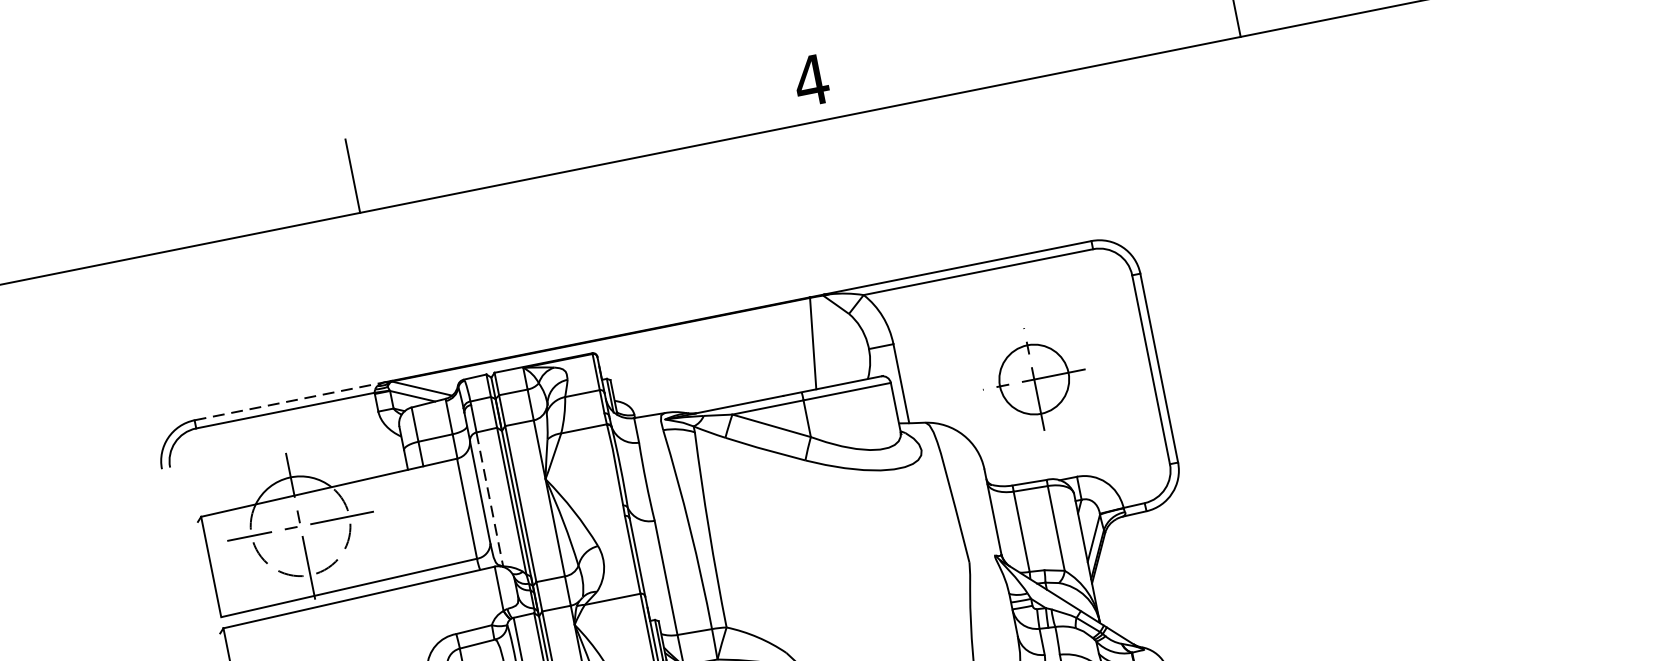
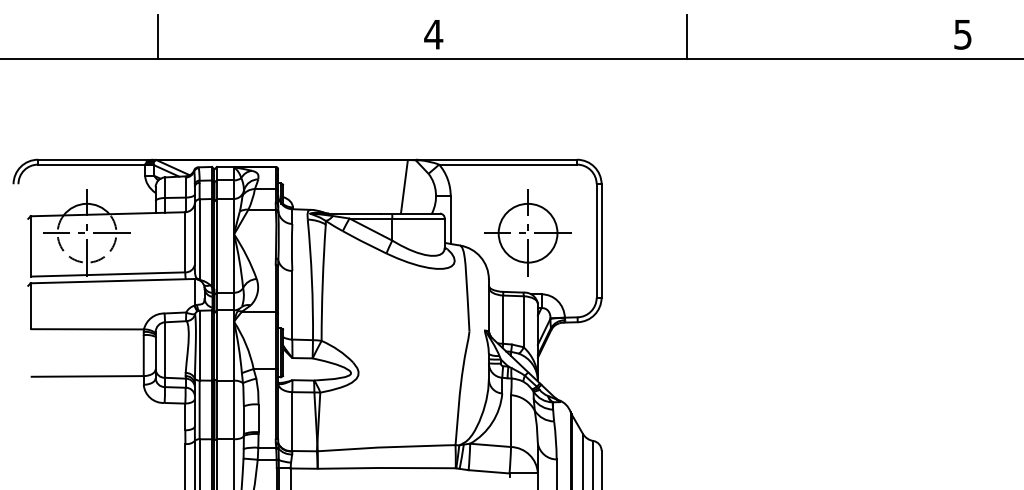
part: (1033, 378) -> (527, 232), size x1.43
line: (291, 400) -> (96, 159), dashed -> solid
line: (490, 500) -> (199, 240), dashed -> solid

